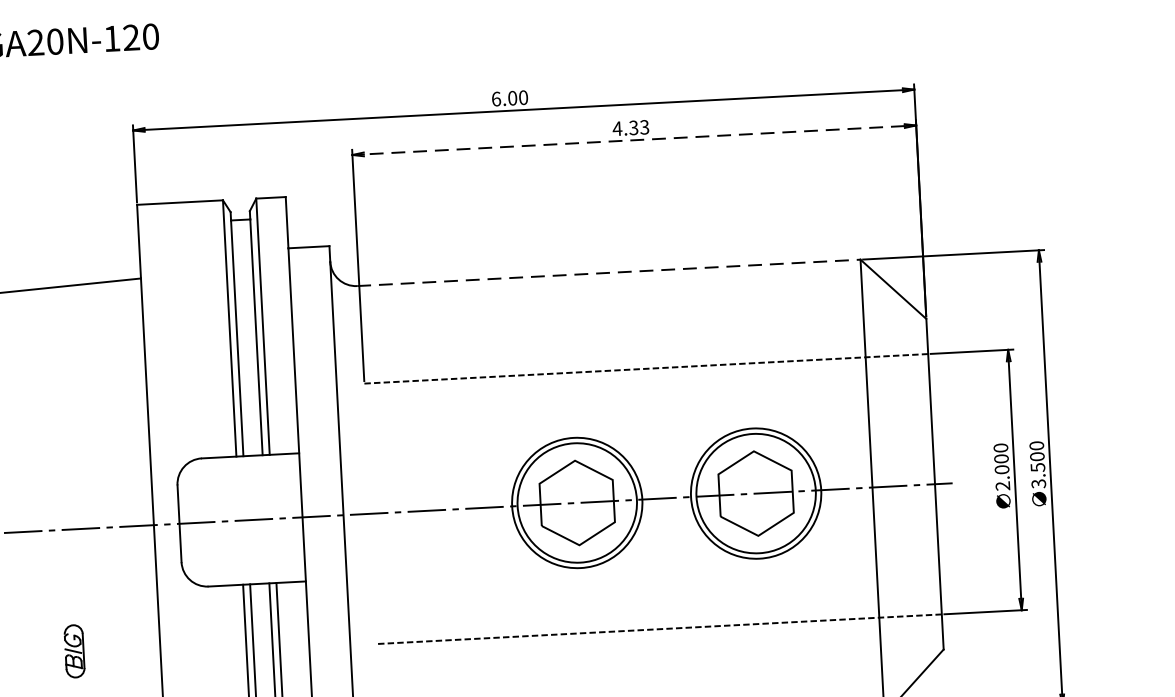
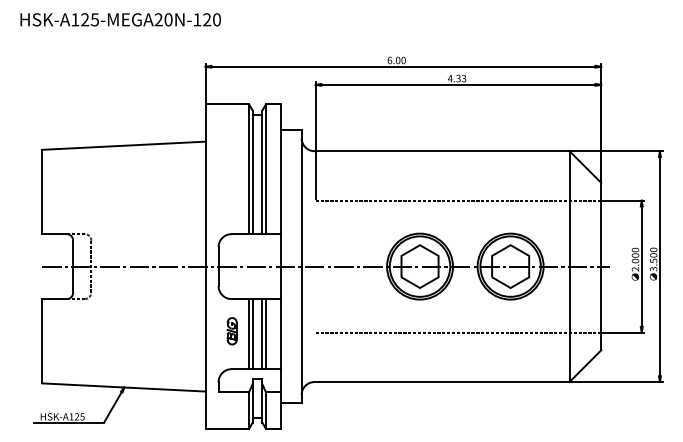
line: (634, 139) -> (458, 84), dashed -> solid
line: (609, 273) -> (442, 151), dashed -> solid
part: (73, 651) -> (231, 331), moved

